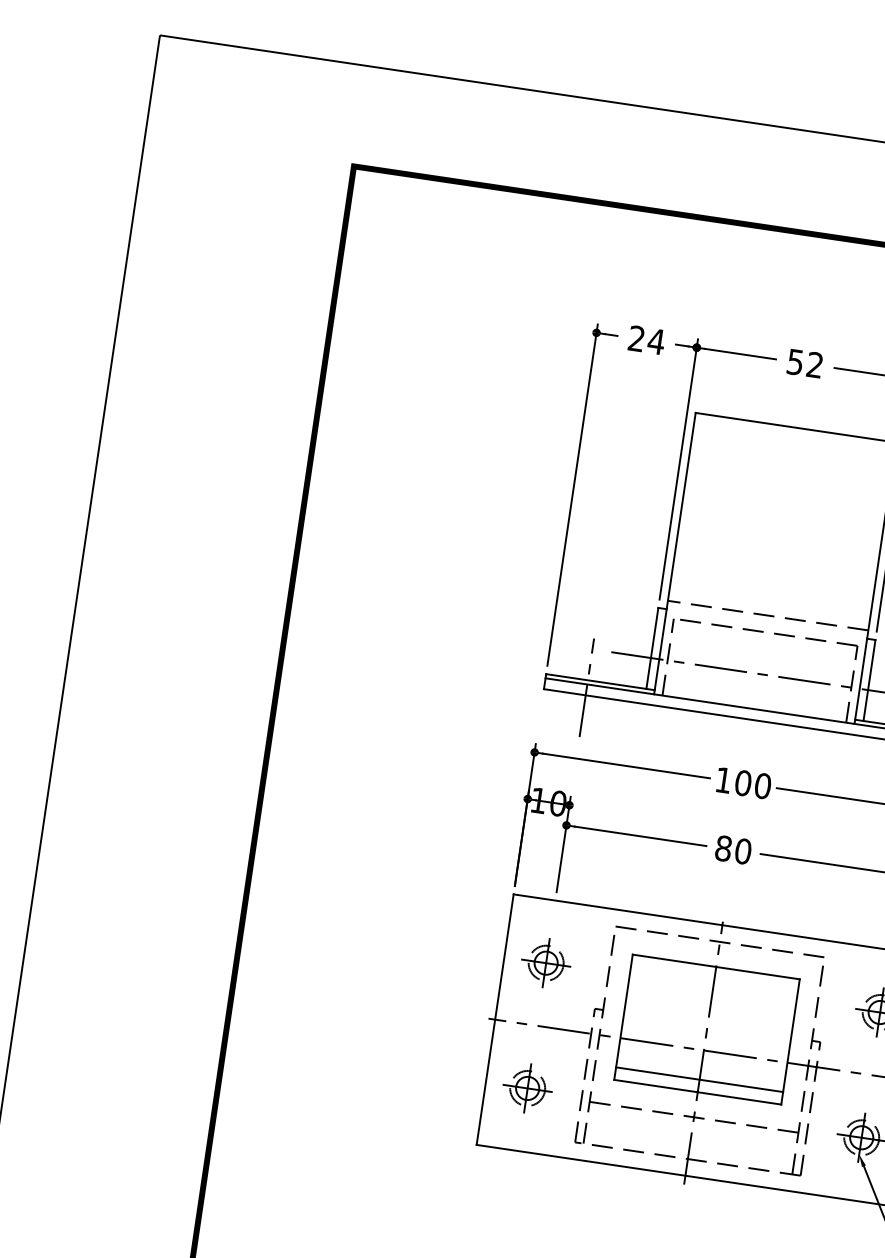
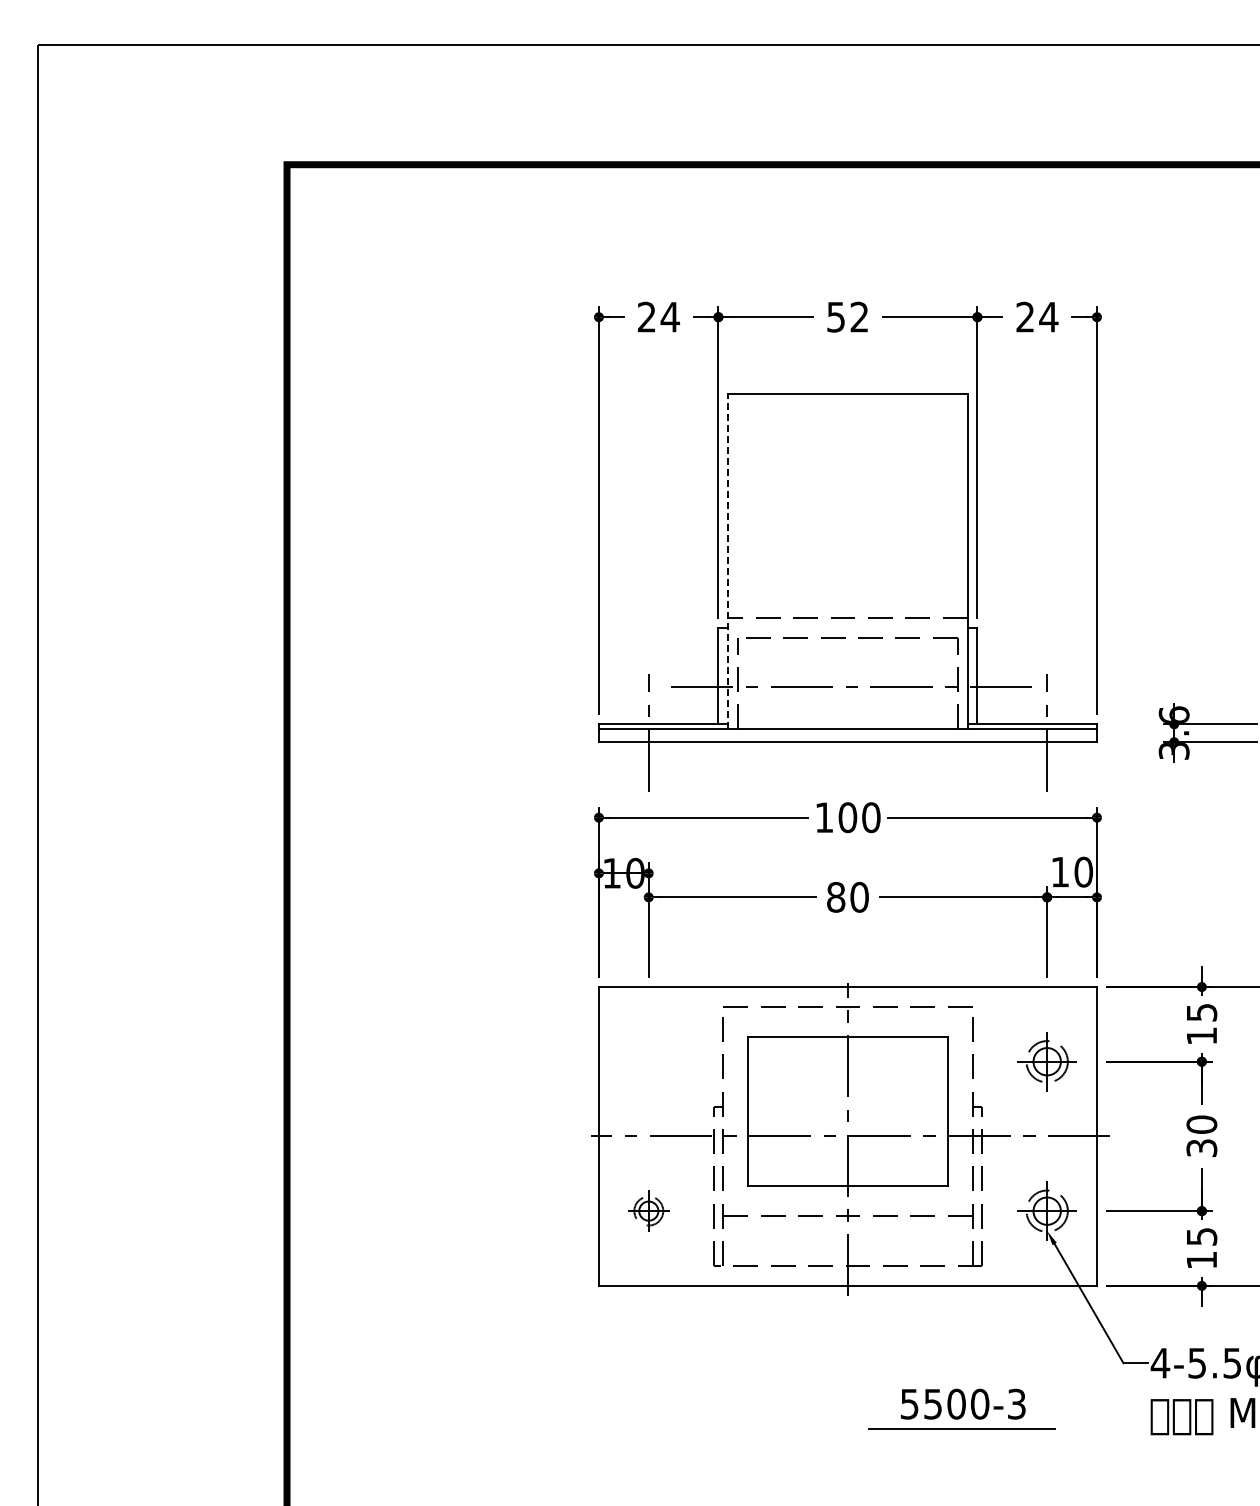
line: (674, 553) -> (728, 561), solid -> dashed
part: (545, 962) -> (648, 1061), removed
line: (699, 1079) -> (847, 1171), removed
part: (527, 1087) -> (648, 1210), size x0.7

